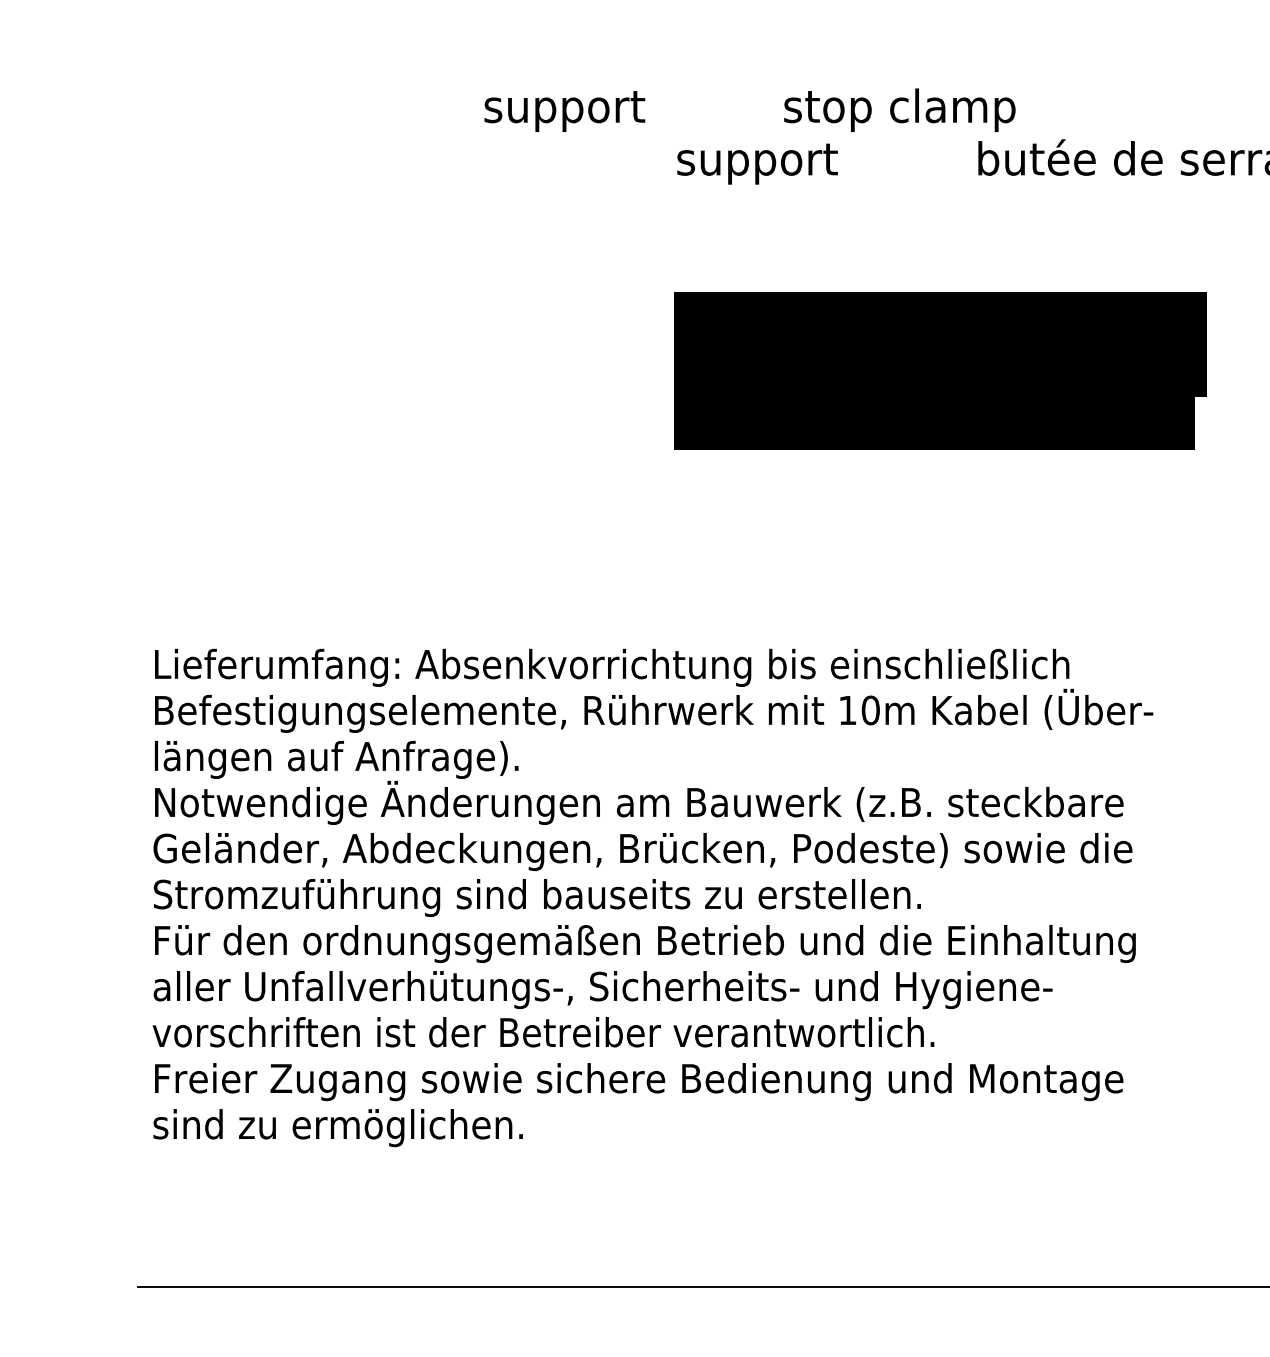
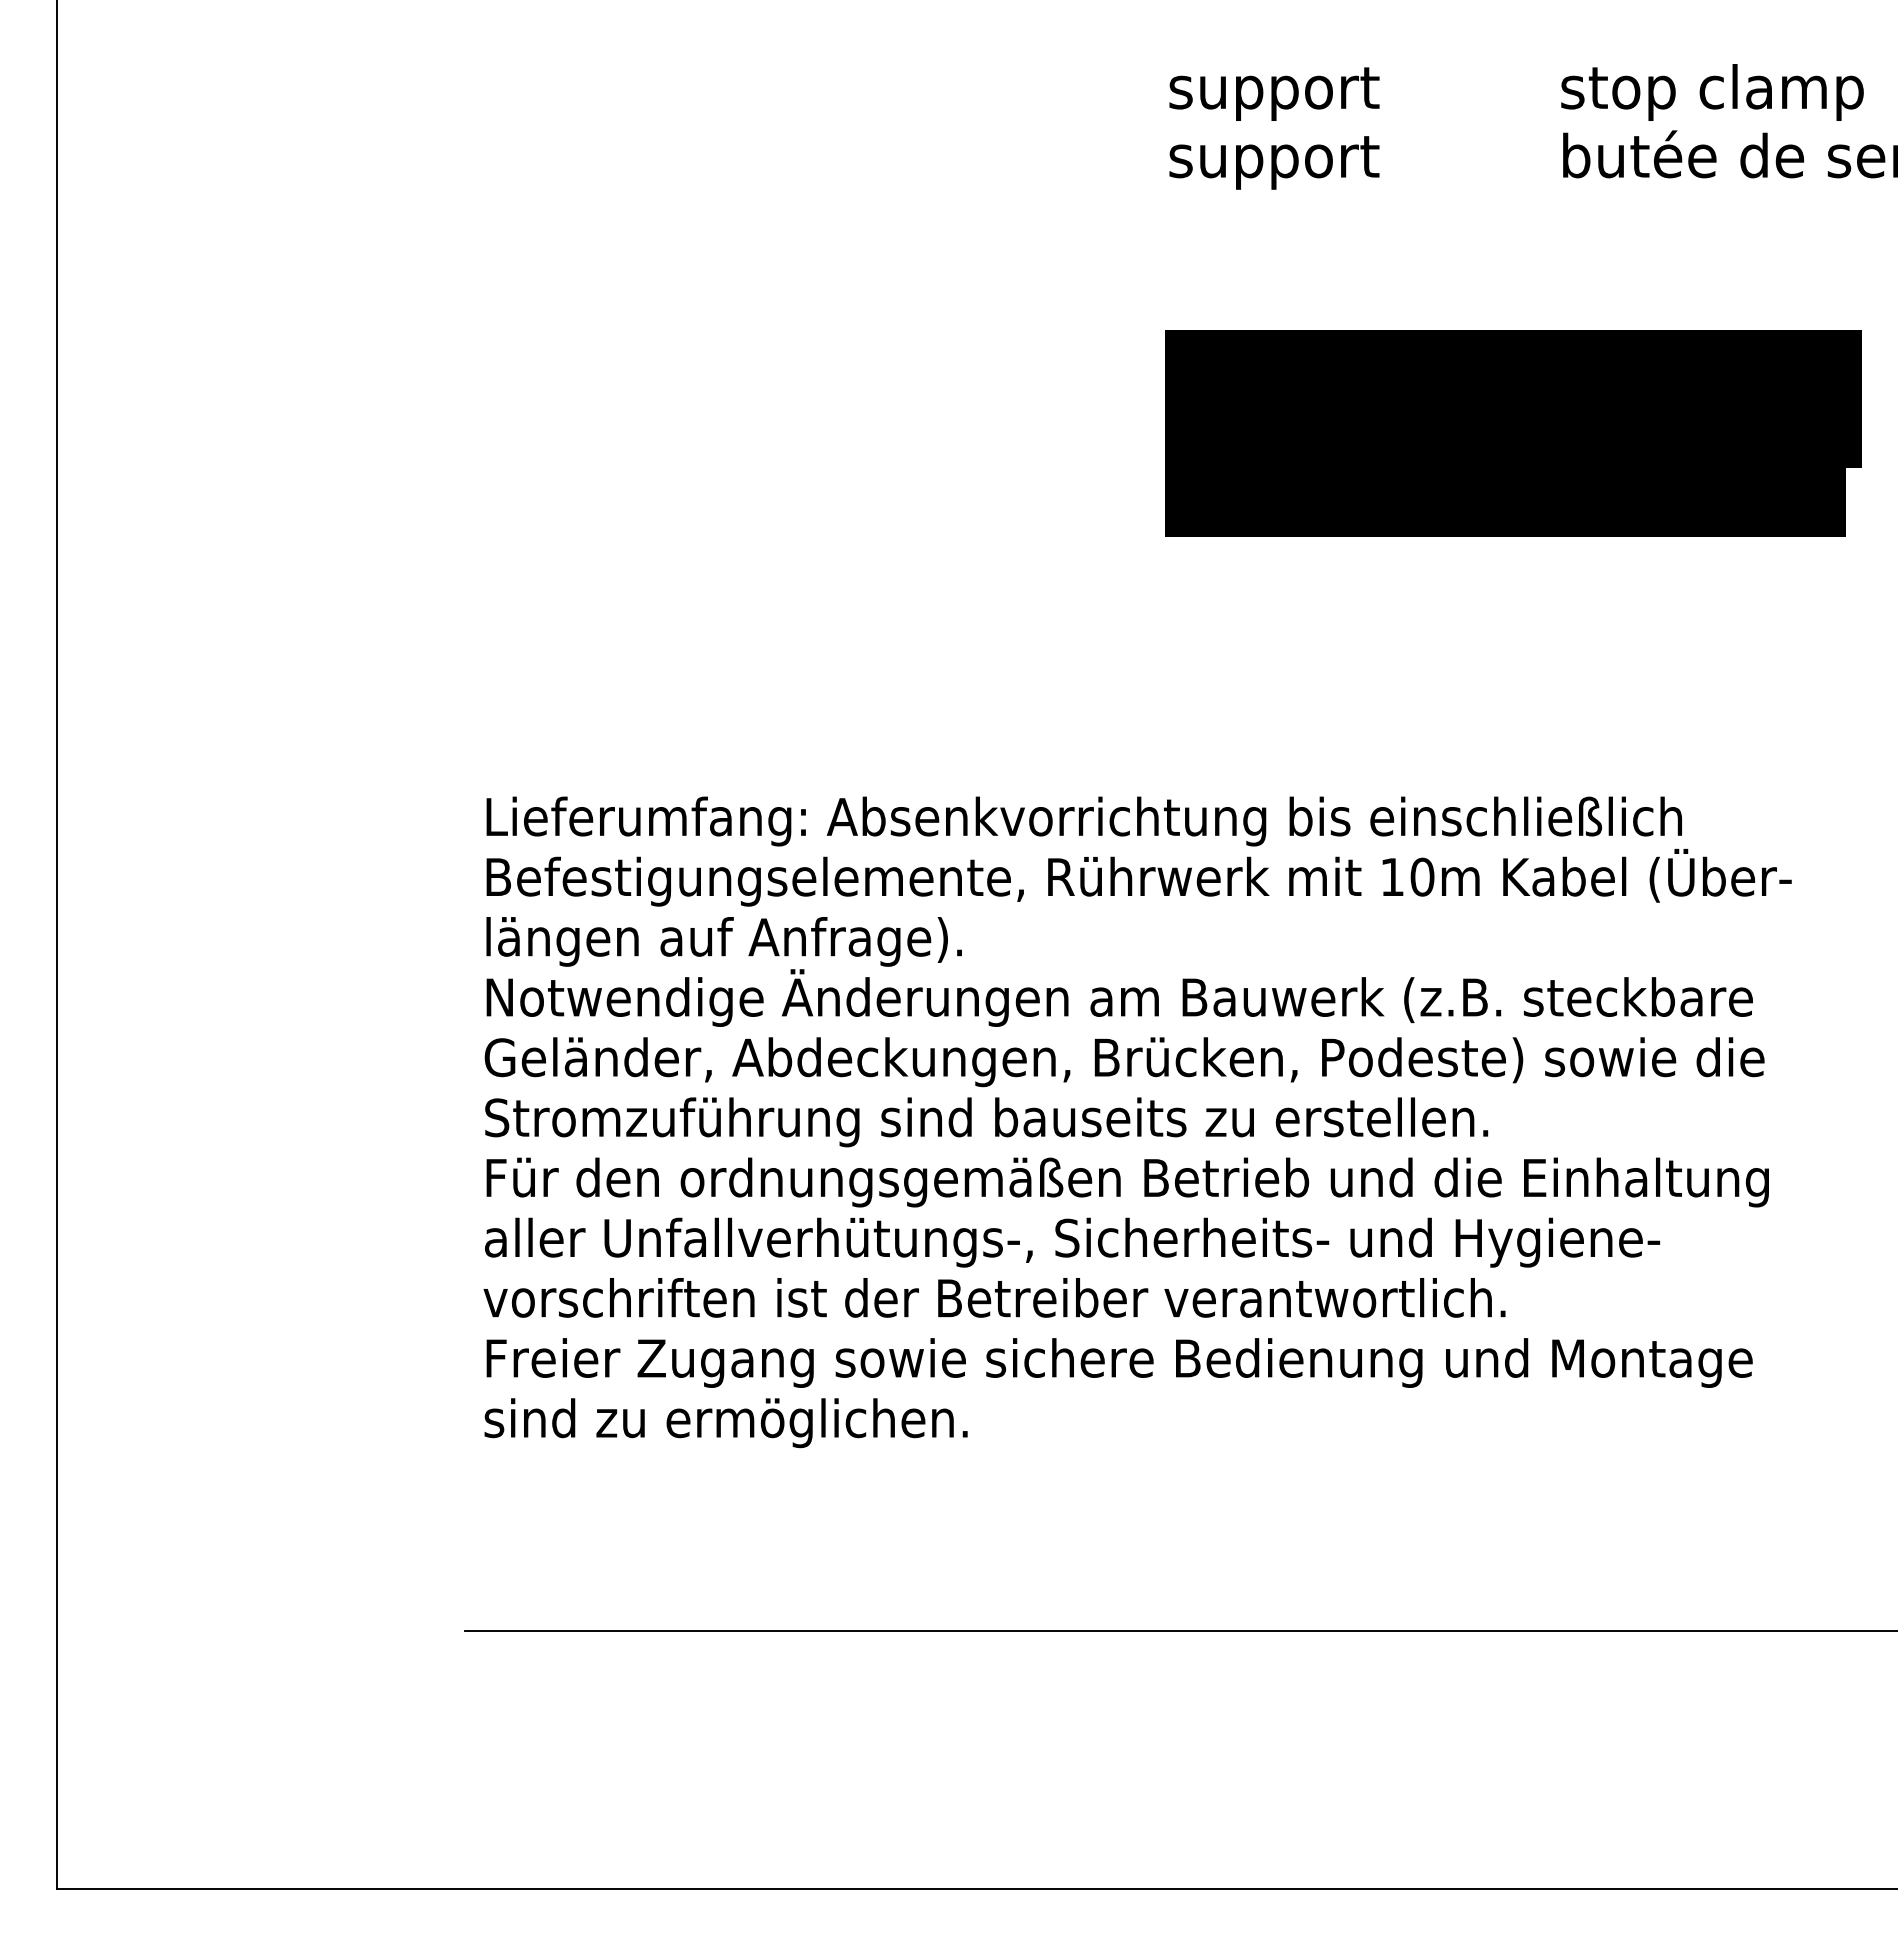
text: (749, 110) -> (1516, 92), moved

